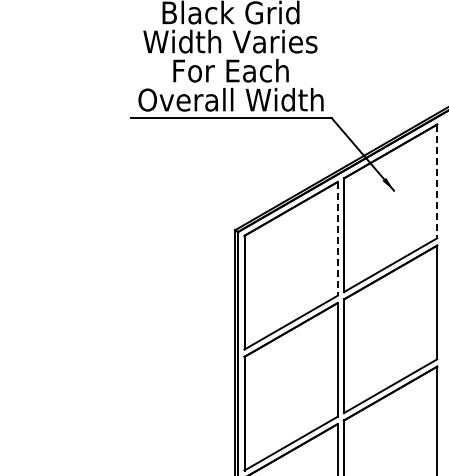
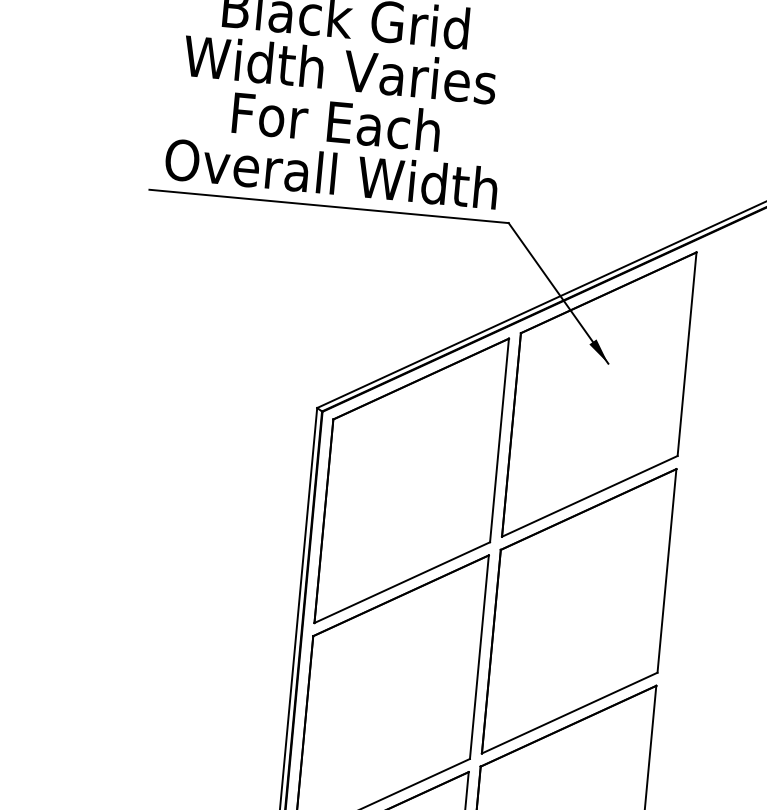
line: (437, 181) -> (687, 354), dashed -> solid
line: (337, 238) -> (499, 439), dashed -> solid

